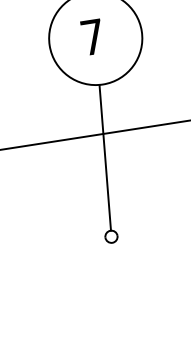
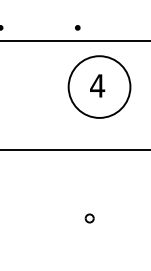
text: (92, 36) -> (97, 85), 7 -> 4
line: (104, 156) -> (93, 165), removed

